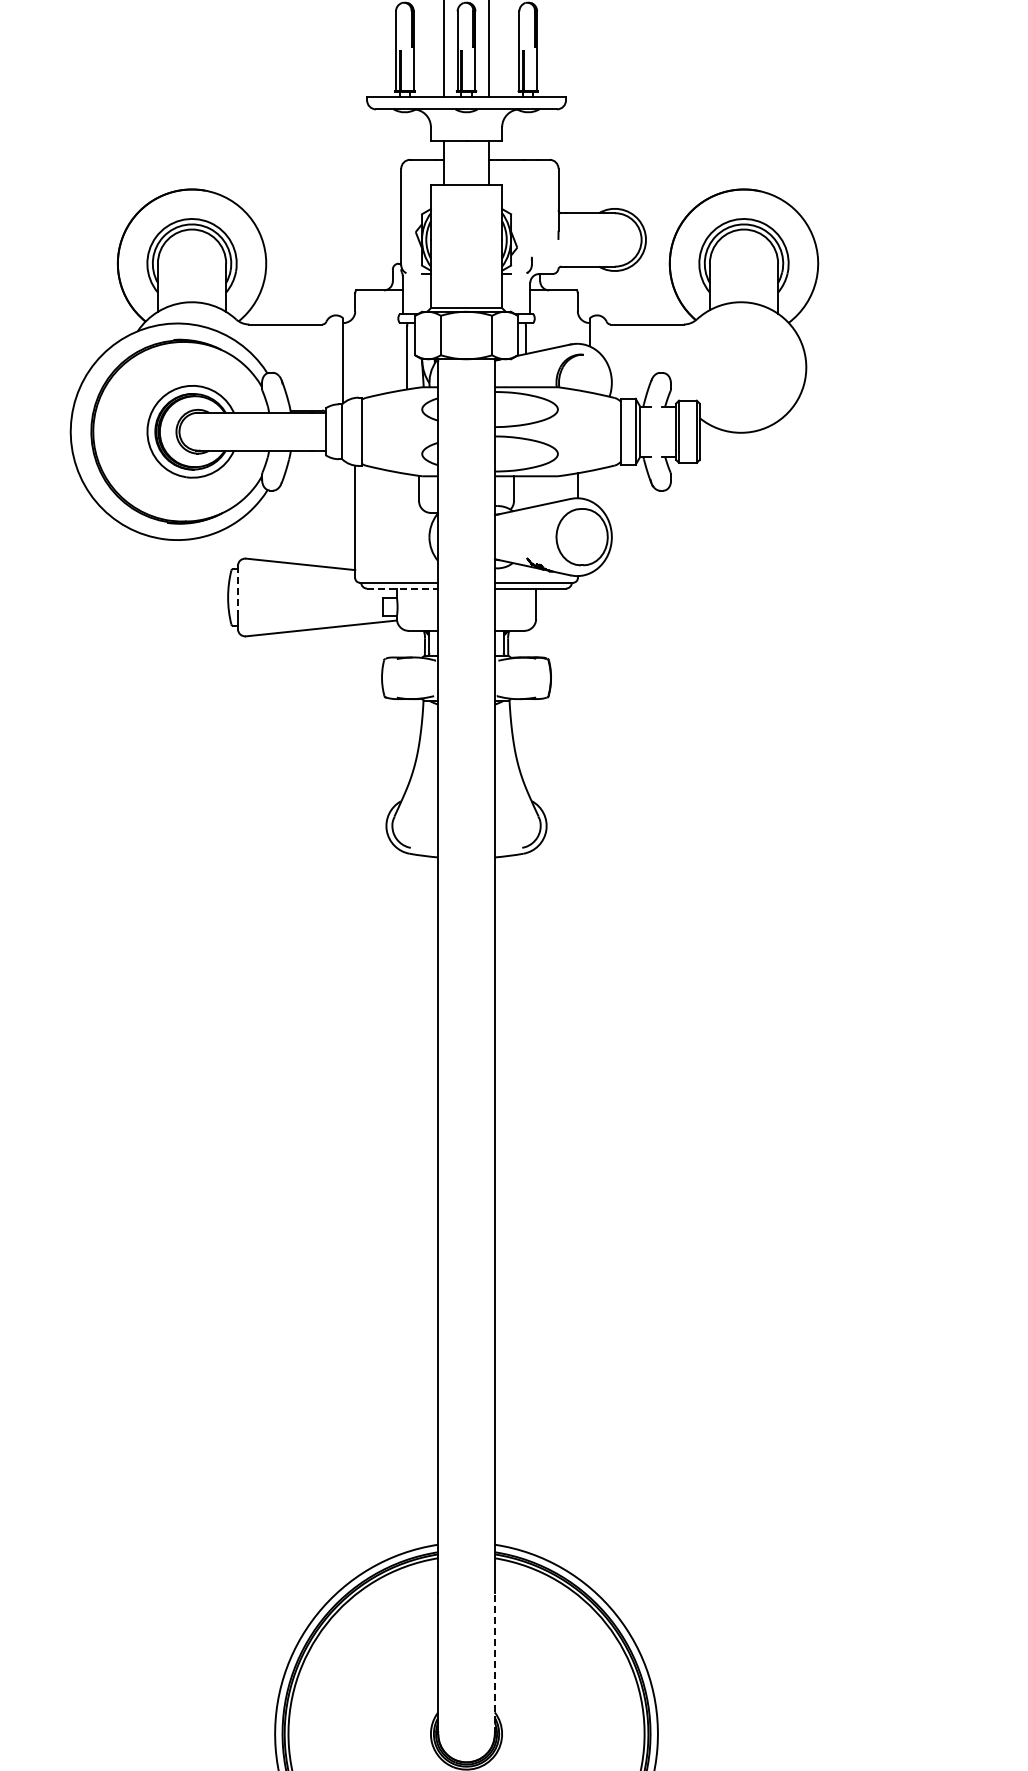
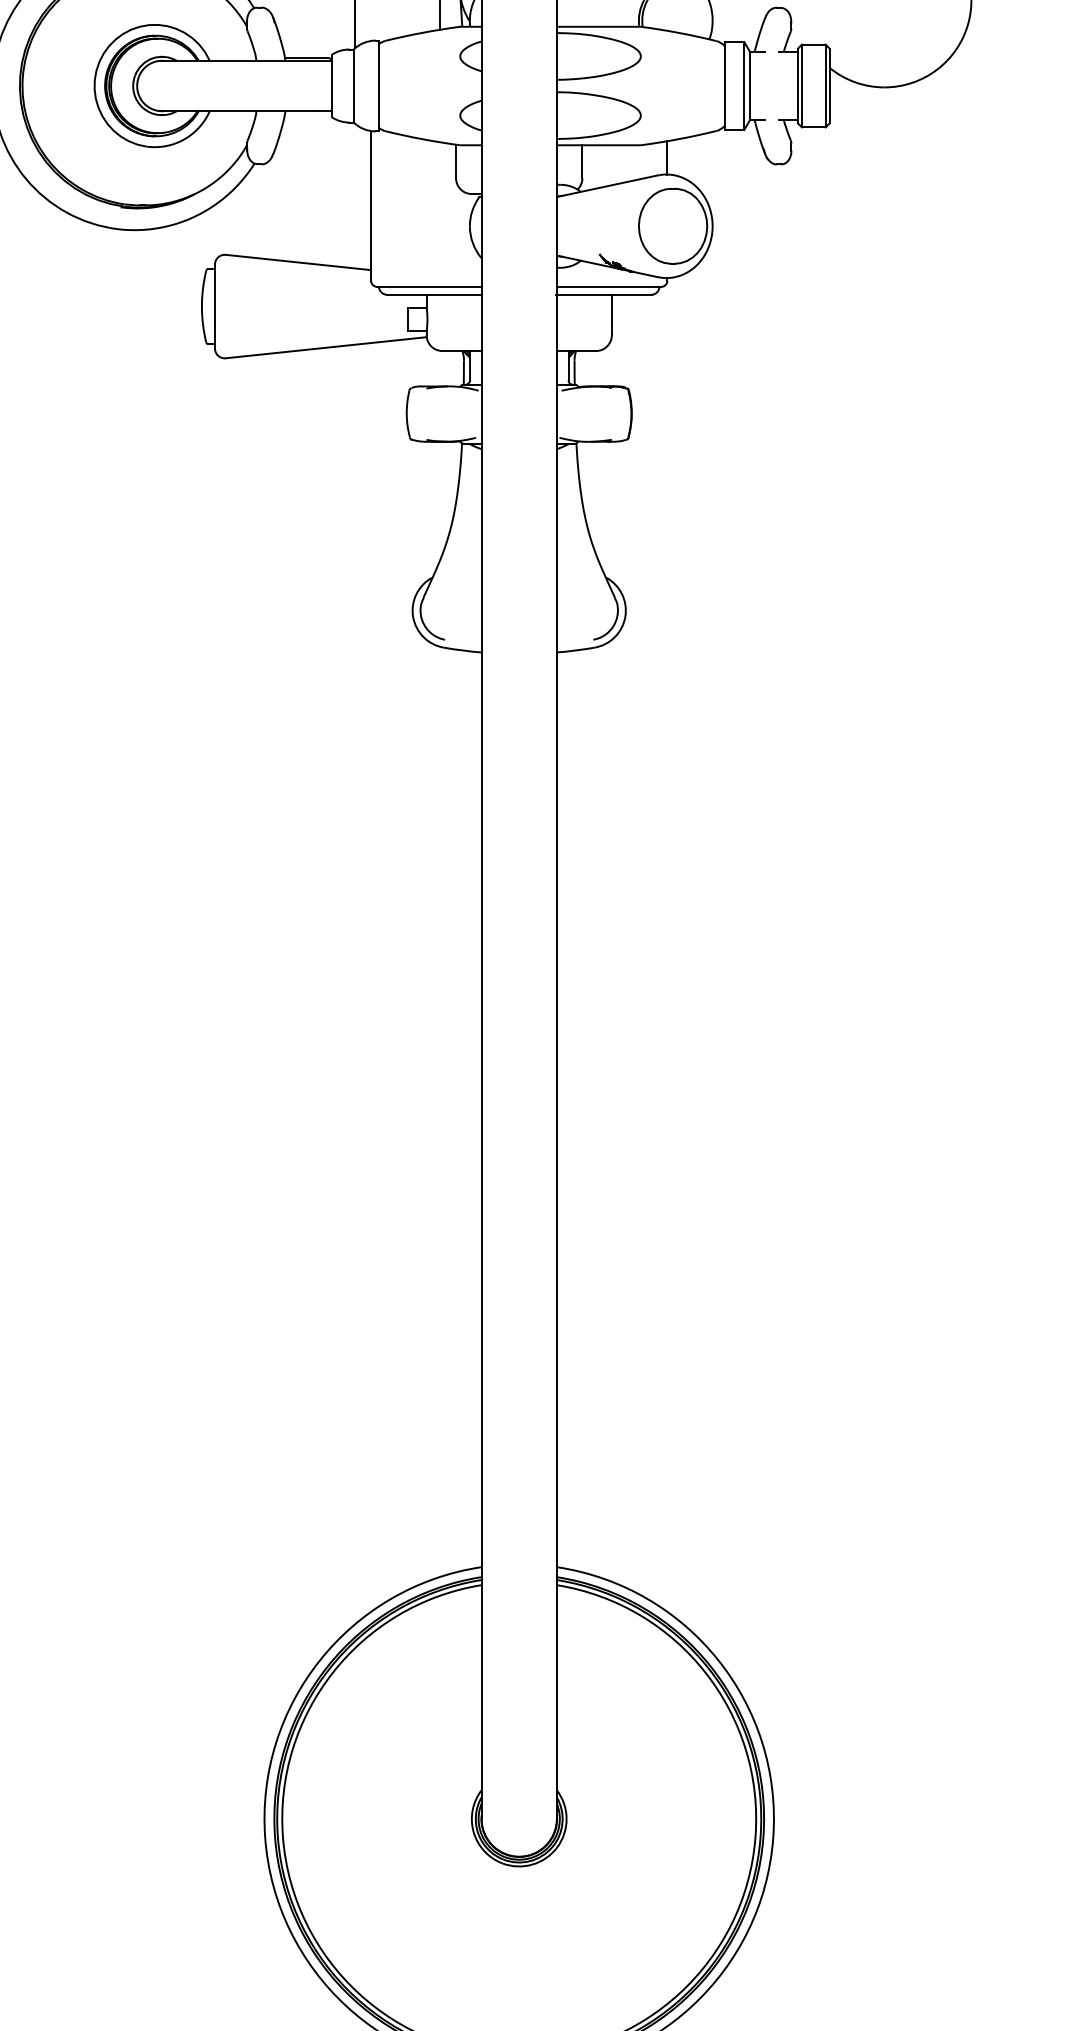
line: (402, 588) -> (434, 294), dashed -> solid
line: (237, 589) -> (214, 295), dashed -> solid
line: (494, 1663) -> (556, 1725), dashed -> solid

